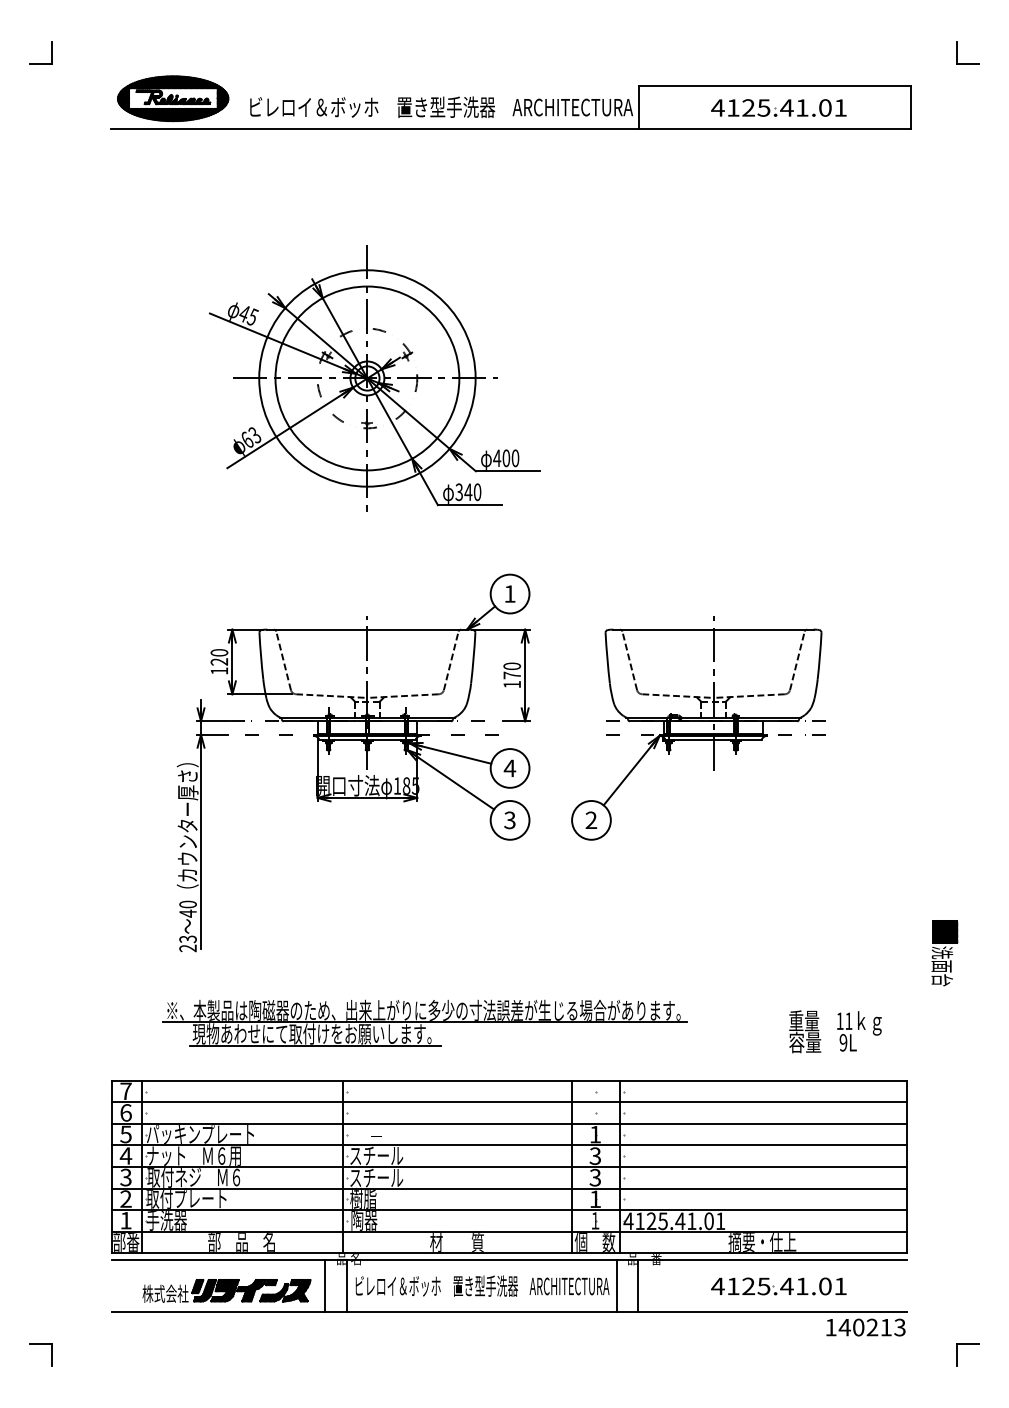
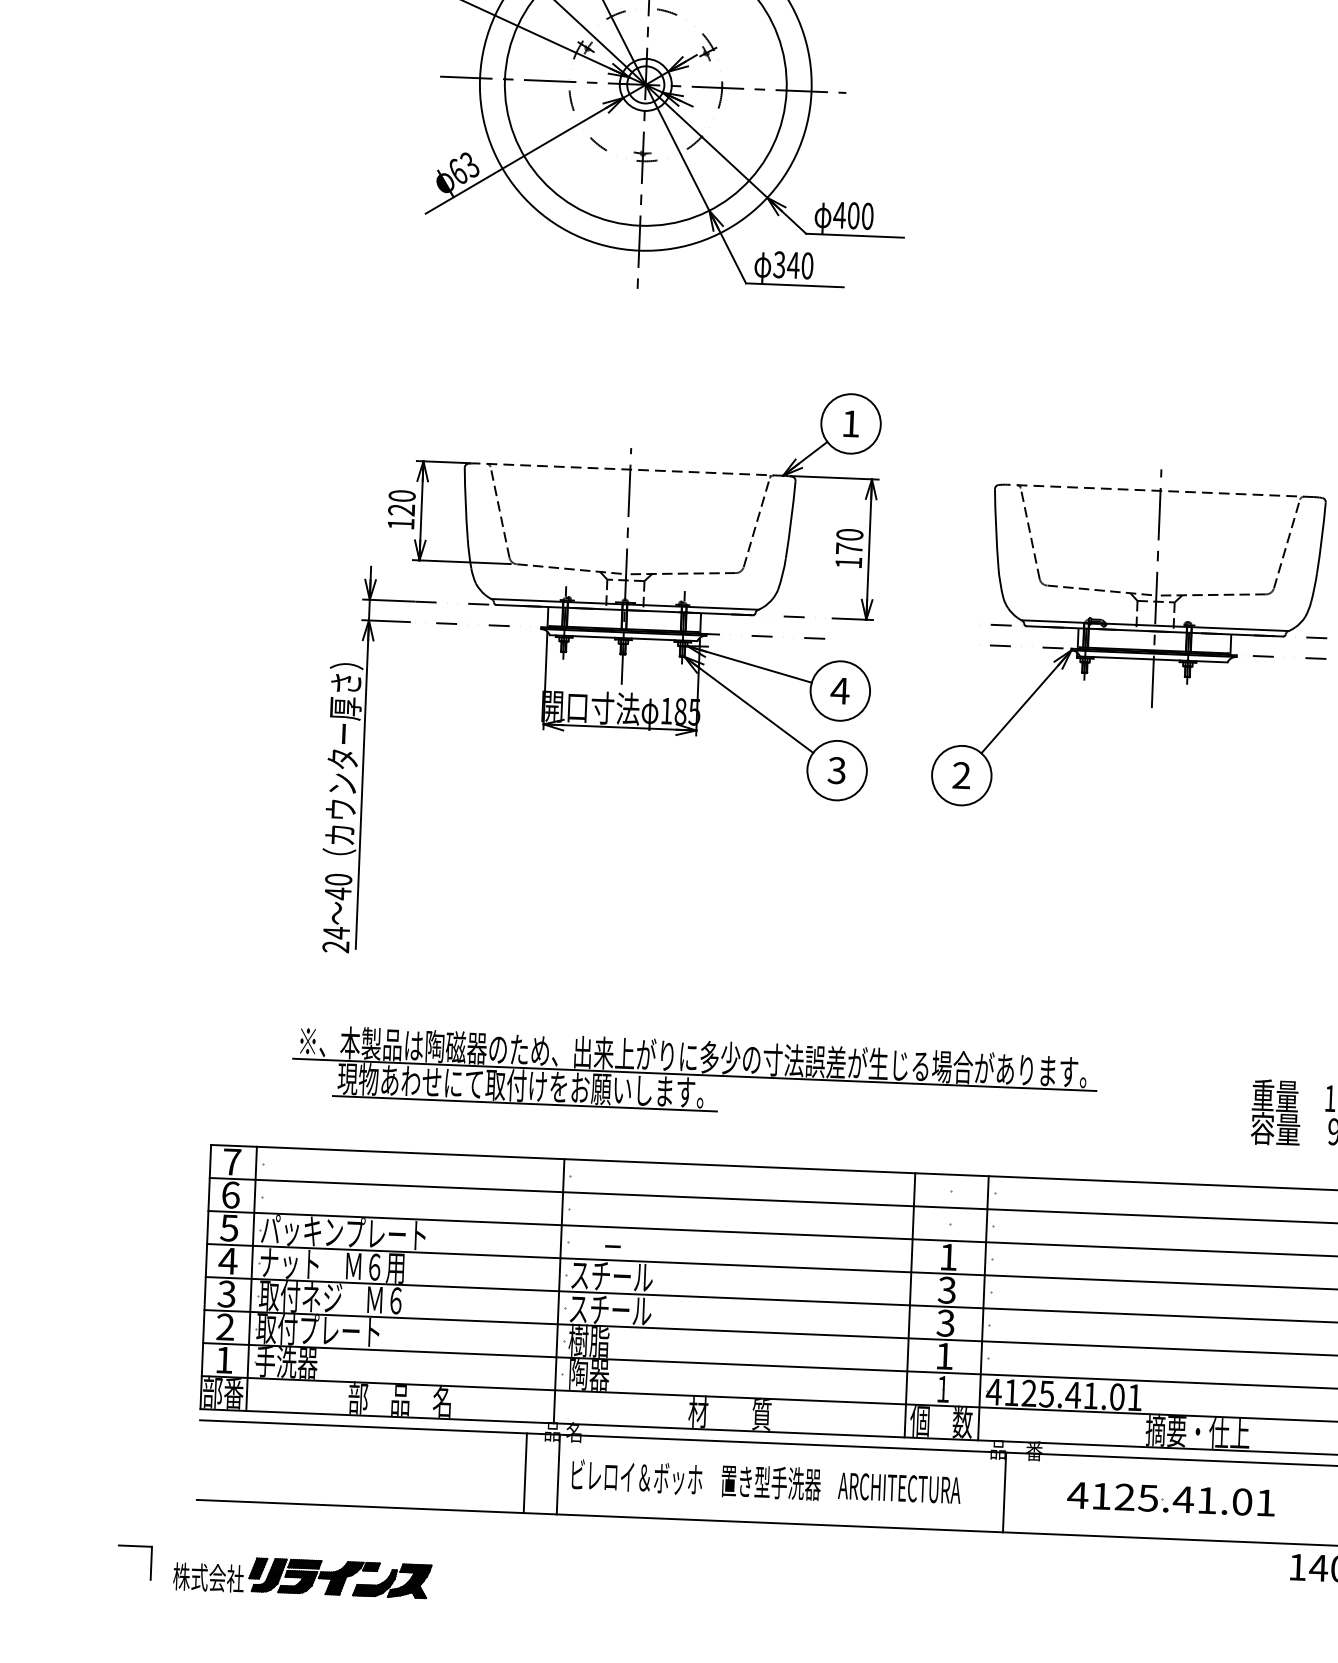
line: (366, 629) -> (628, 469), solid -> dashed
line: (713, 629) -> (1160, 490), solid -> dashed
text: (187, 939) -> (335, 933), 23 -> 24
line: (616, 1286) -> (971, 1491), removed
part: (778, 1286) -> (1170, 1499), moved
part: (226, 1290) -> (302, 1576), moved
part: (40, 1344) -> (134, 1546), moved

